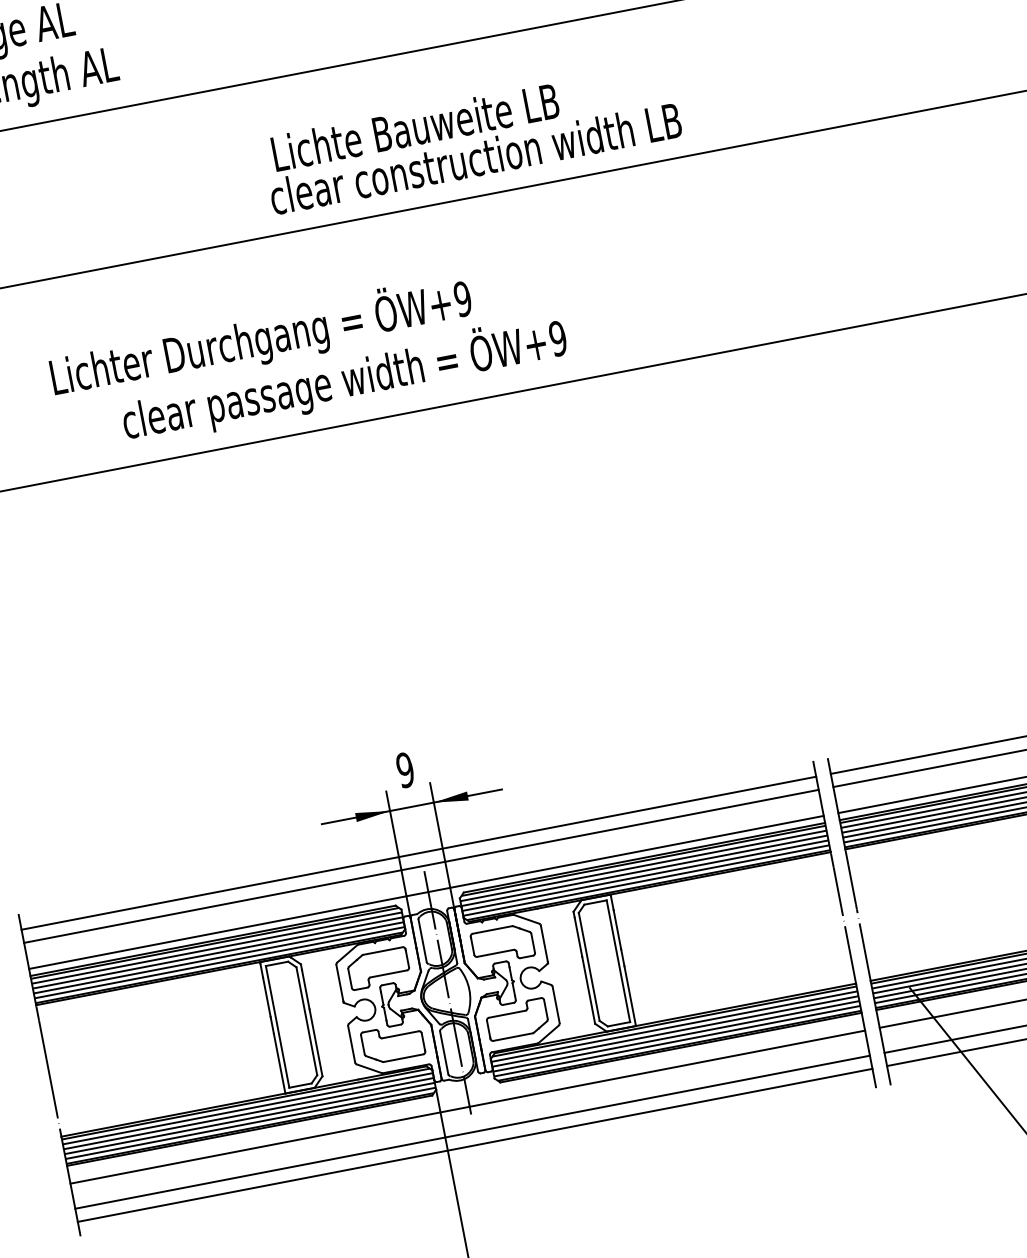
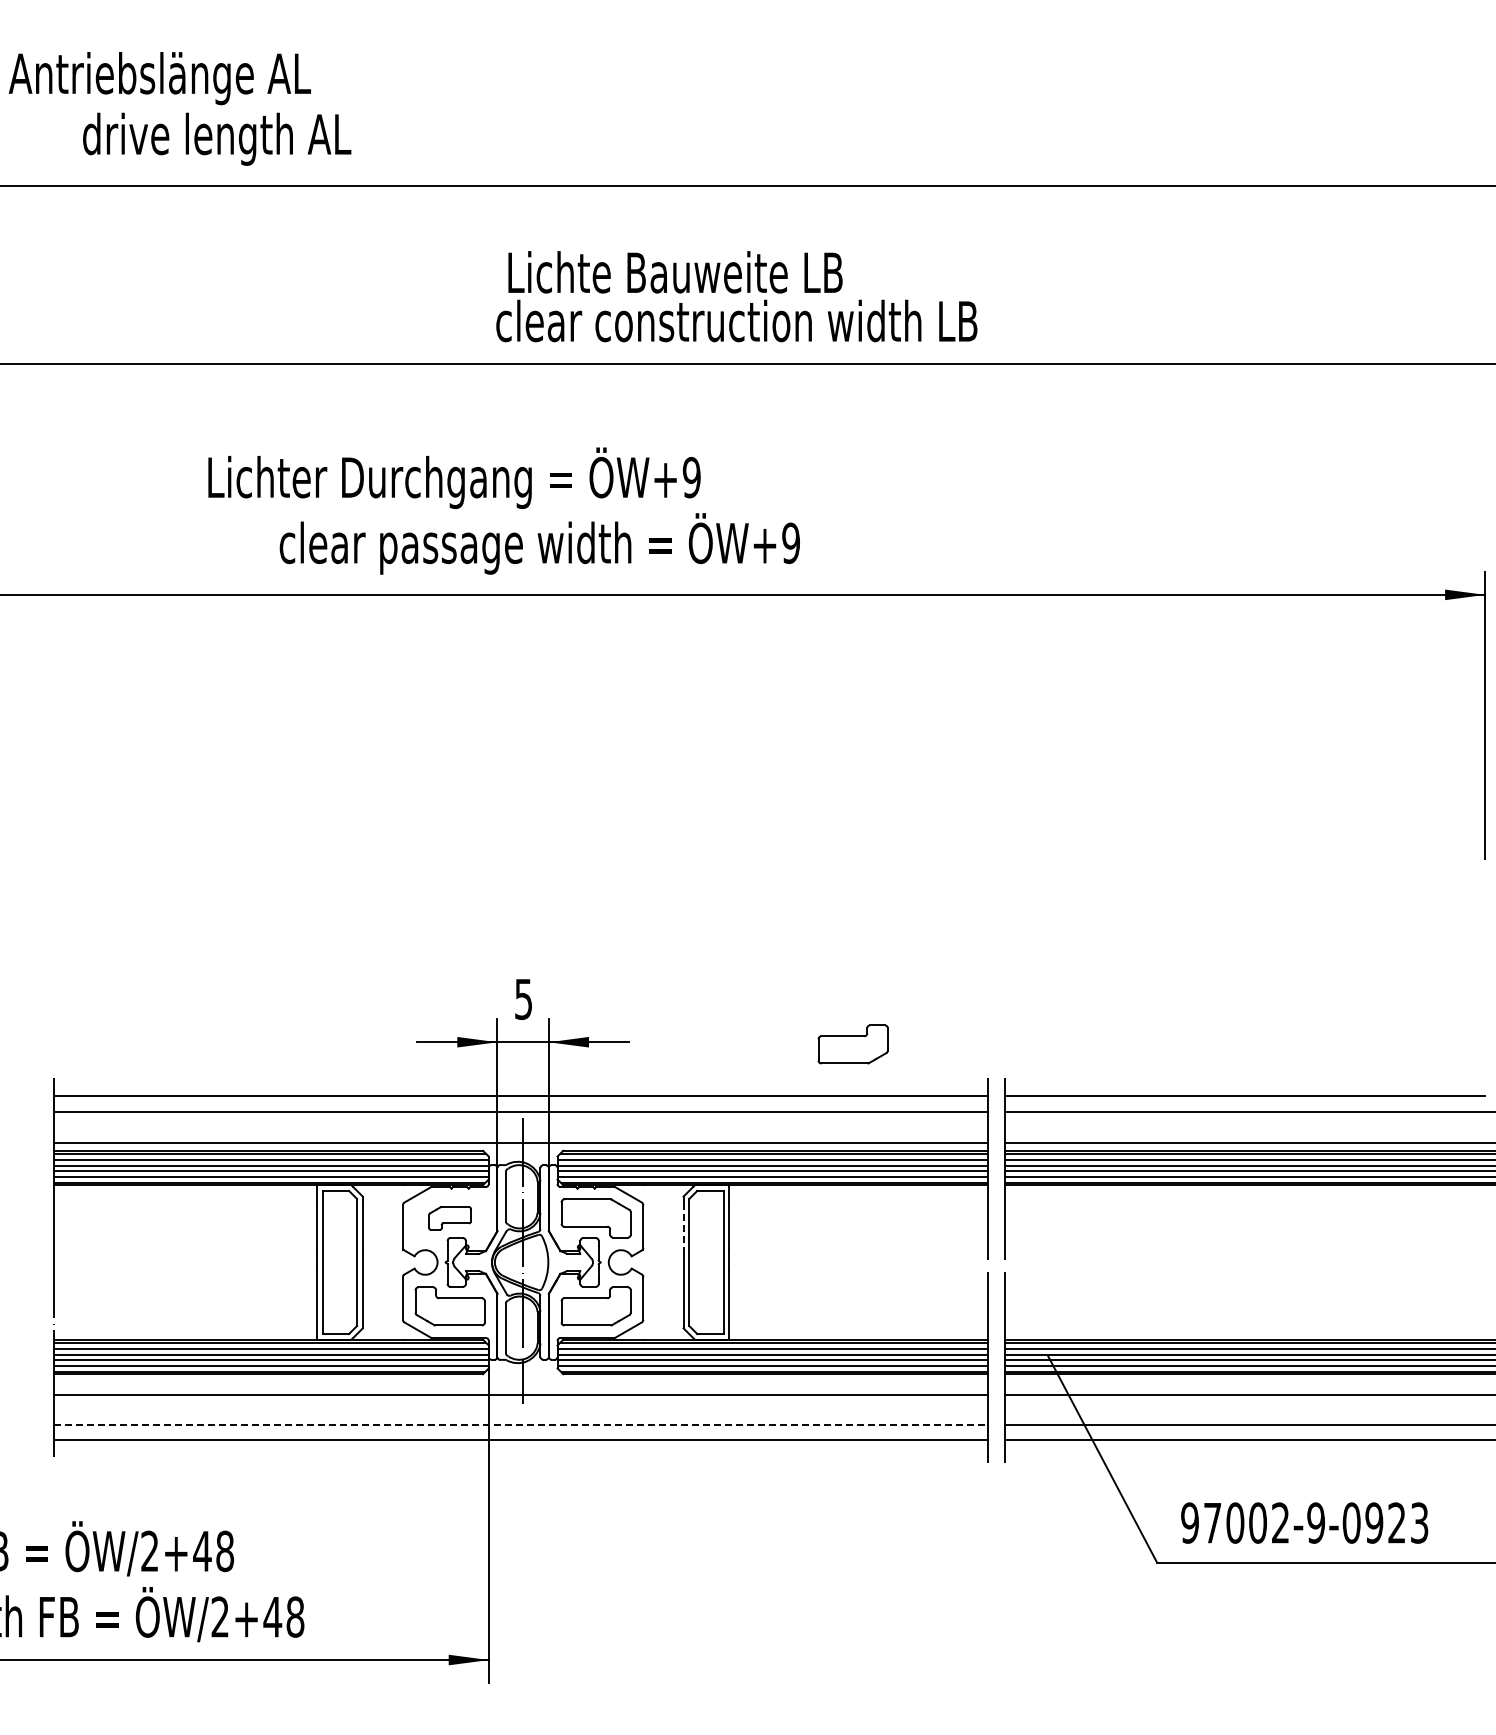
part: (692, 754) -> (852, 1044), added
text: (405, 769) -> (523, 998), 9 -> 5
line: (578, 938) -> (683, 1227), solid -> dashed
part: (378, 968) -> (449, 1218), size x0.6
line: (473, 1132) -> (521, 1424), solid -> dashed

